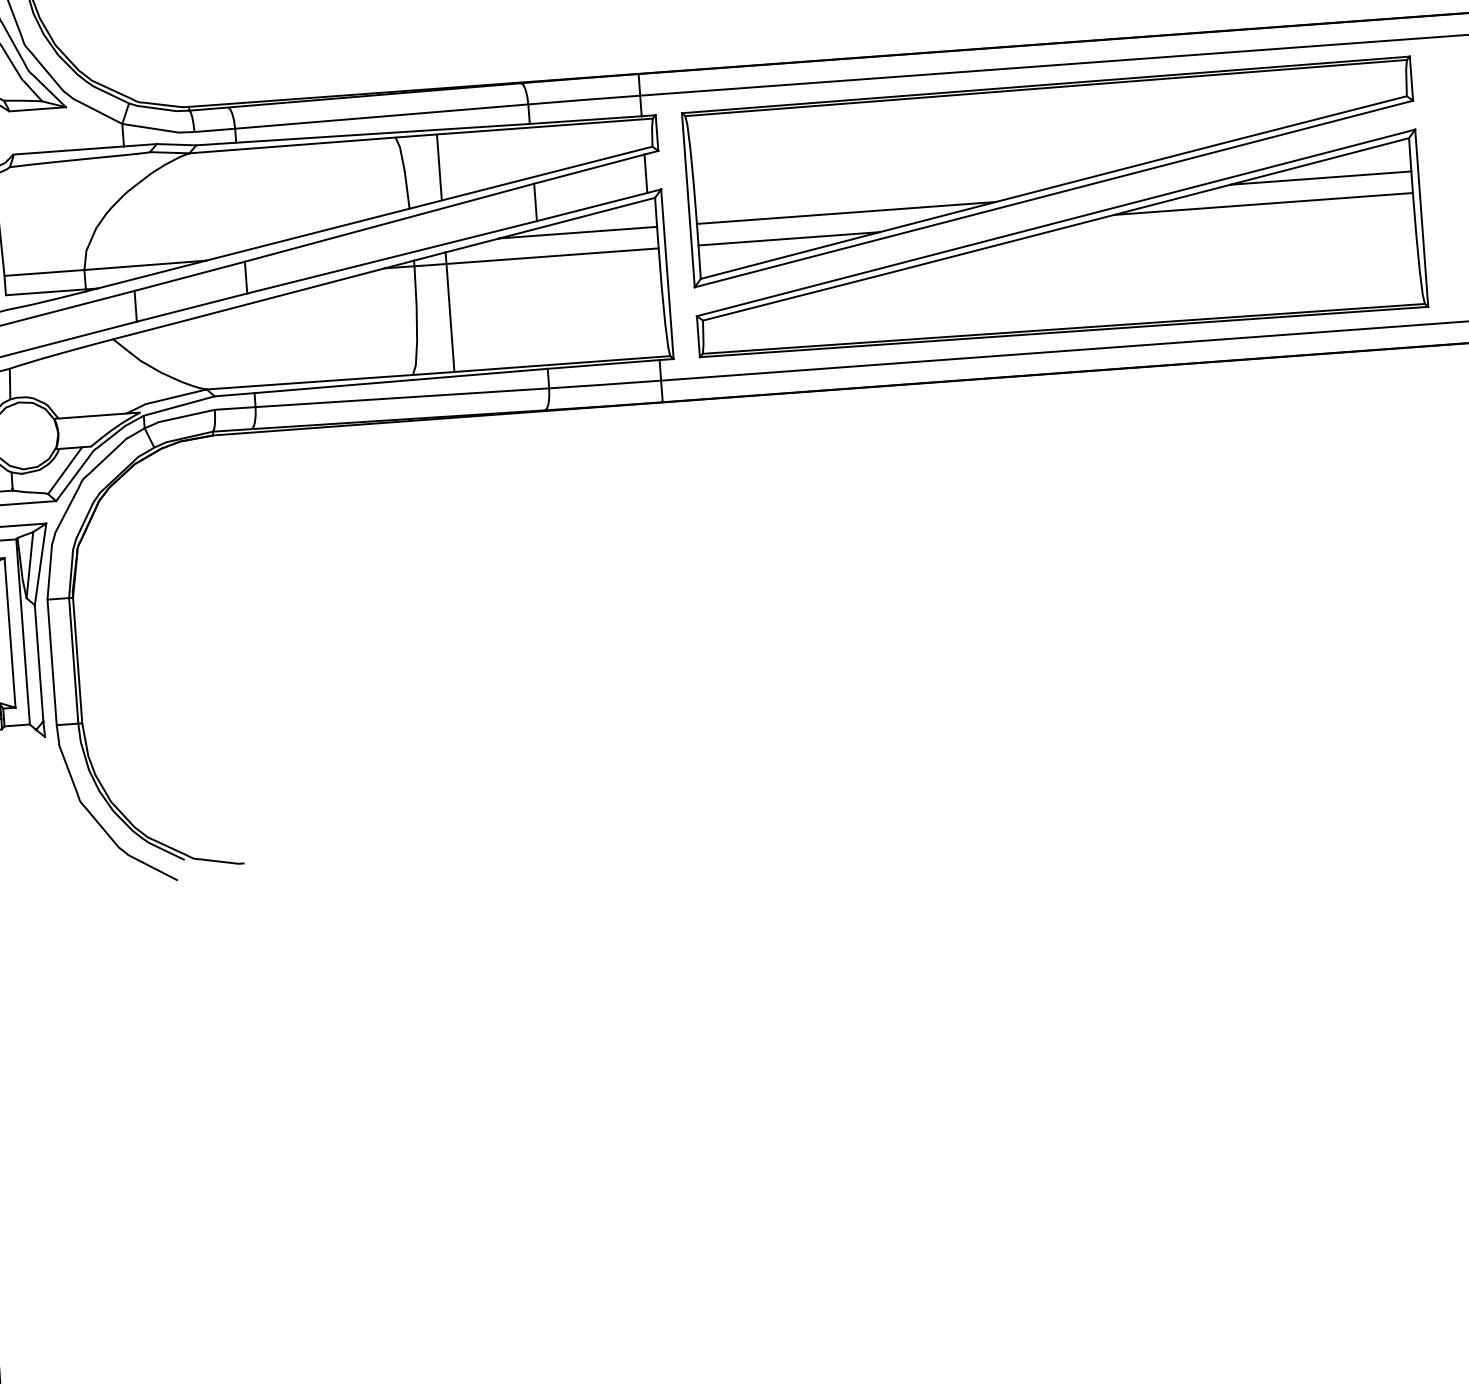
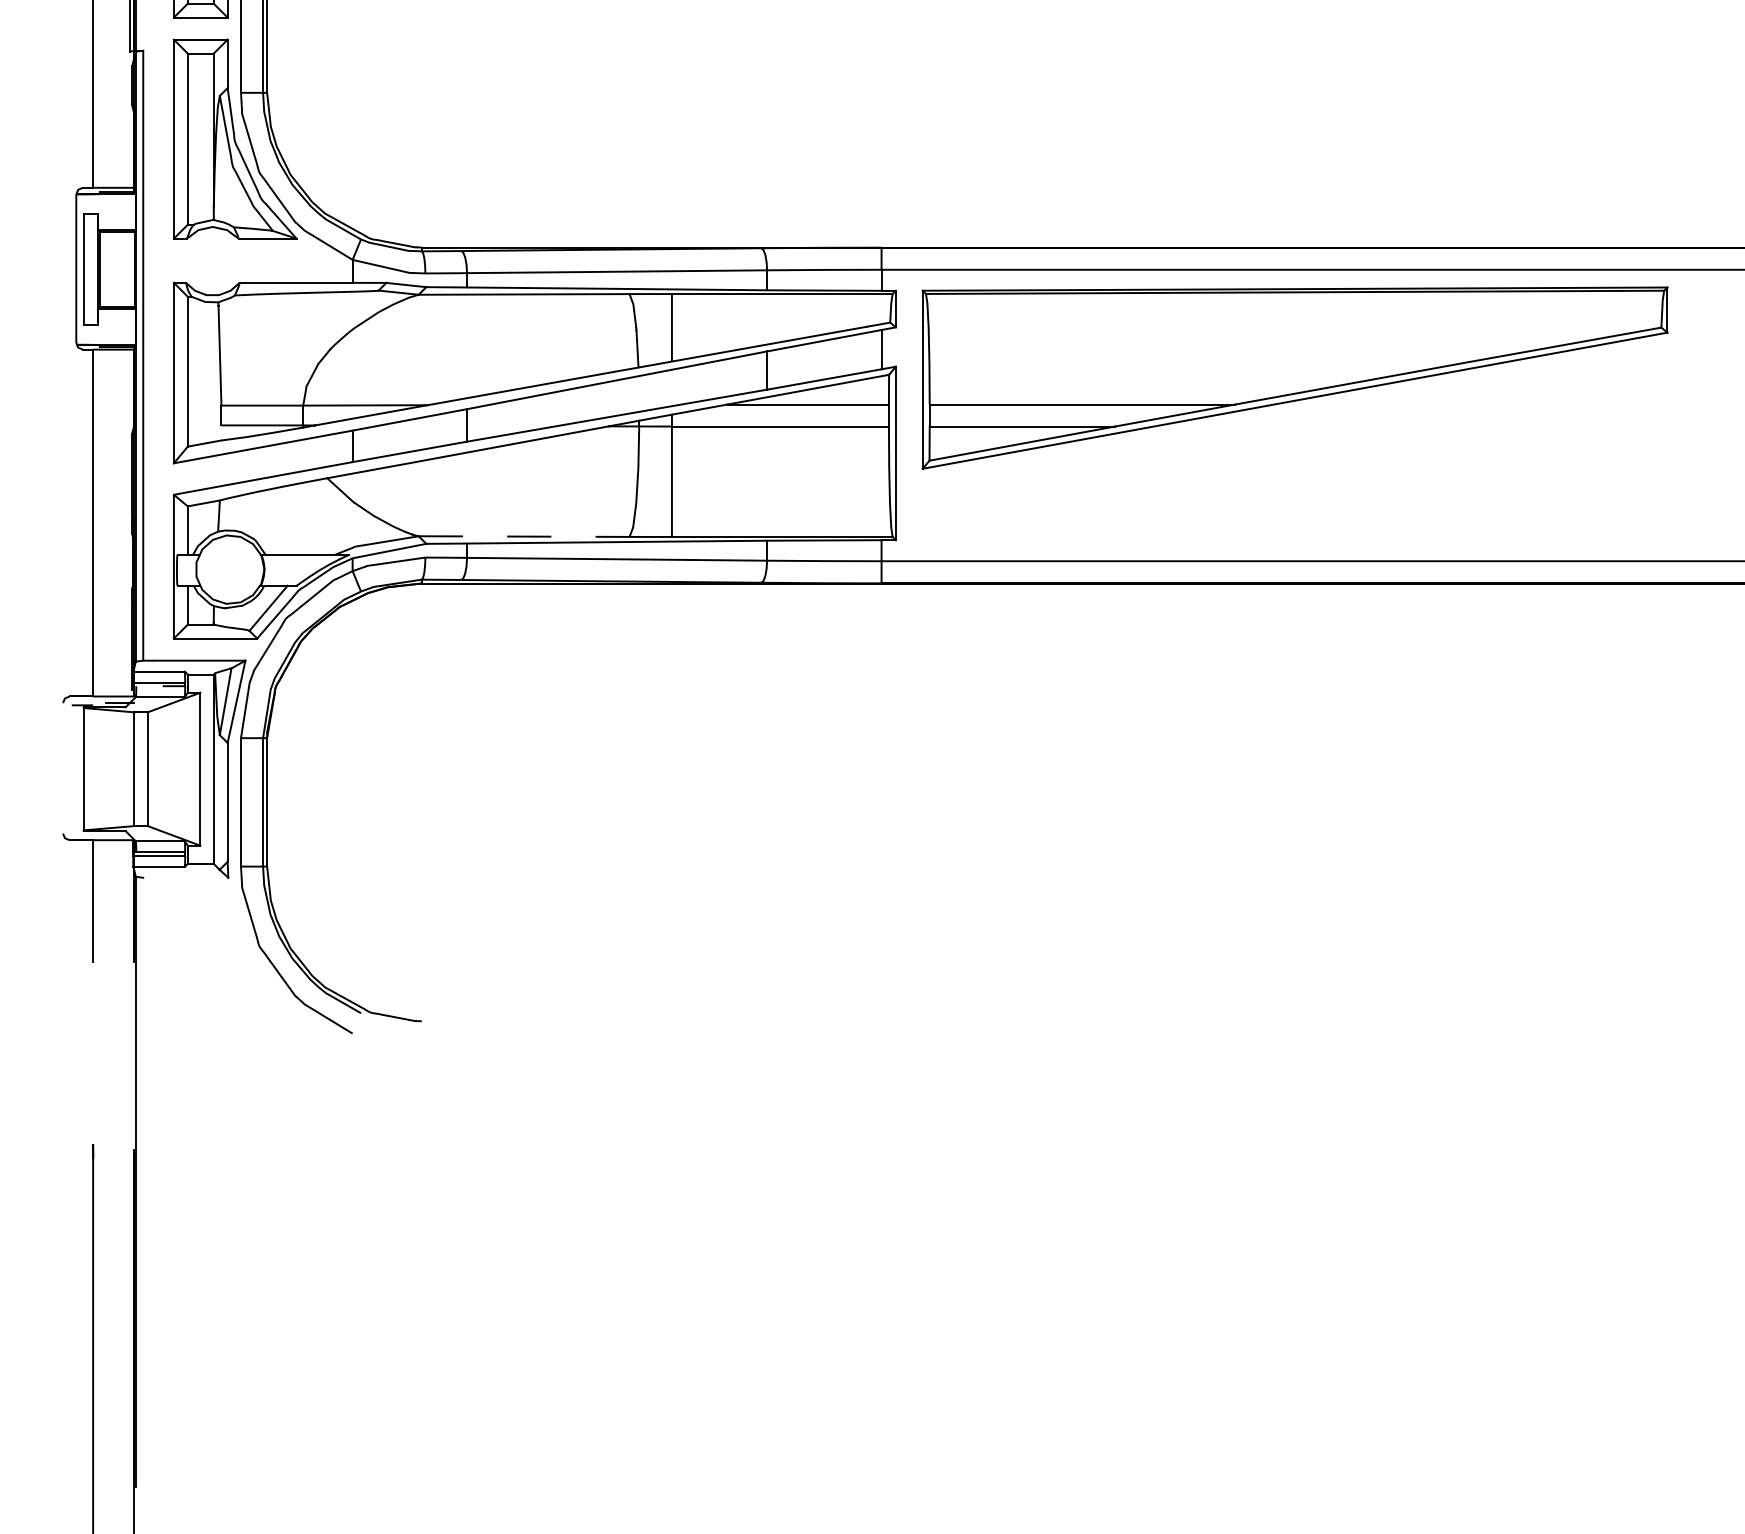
part: (1057, 244) -> (1294, 452), removed
line: (310, 382) -> (524, 536), solid -> dashed

